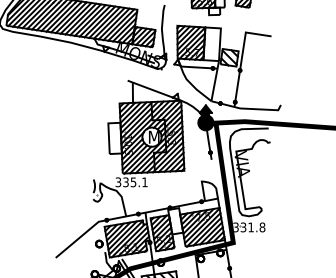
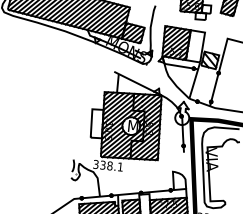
fill: (205, 117) -> (182, 113), removed
text: (133, 182) -> (109, 166), 335.1 -> 338.1

